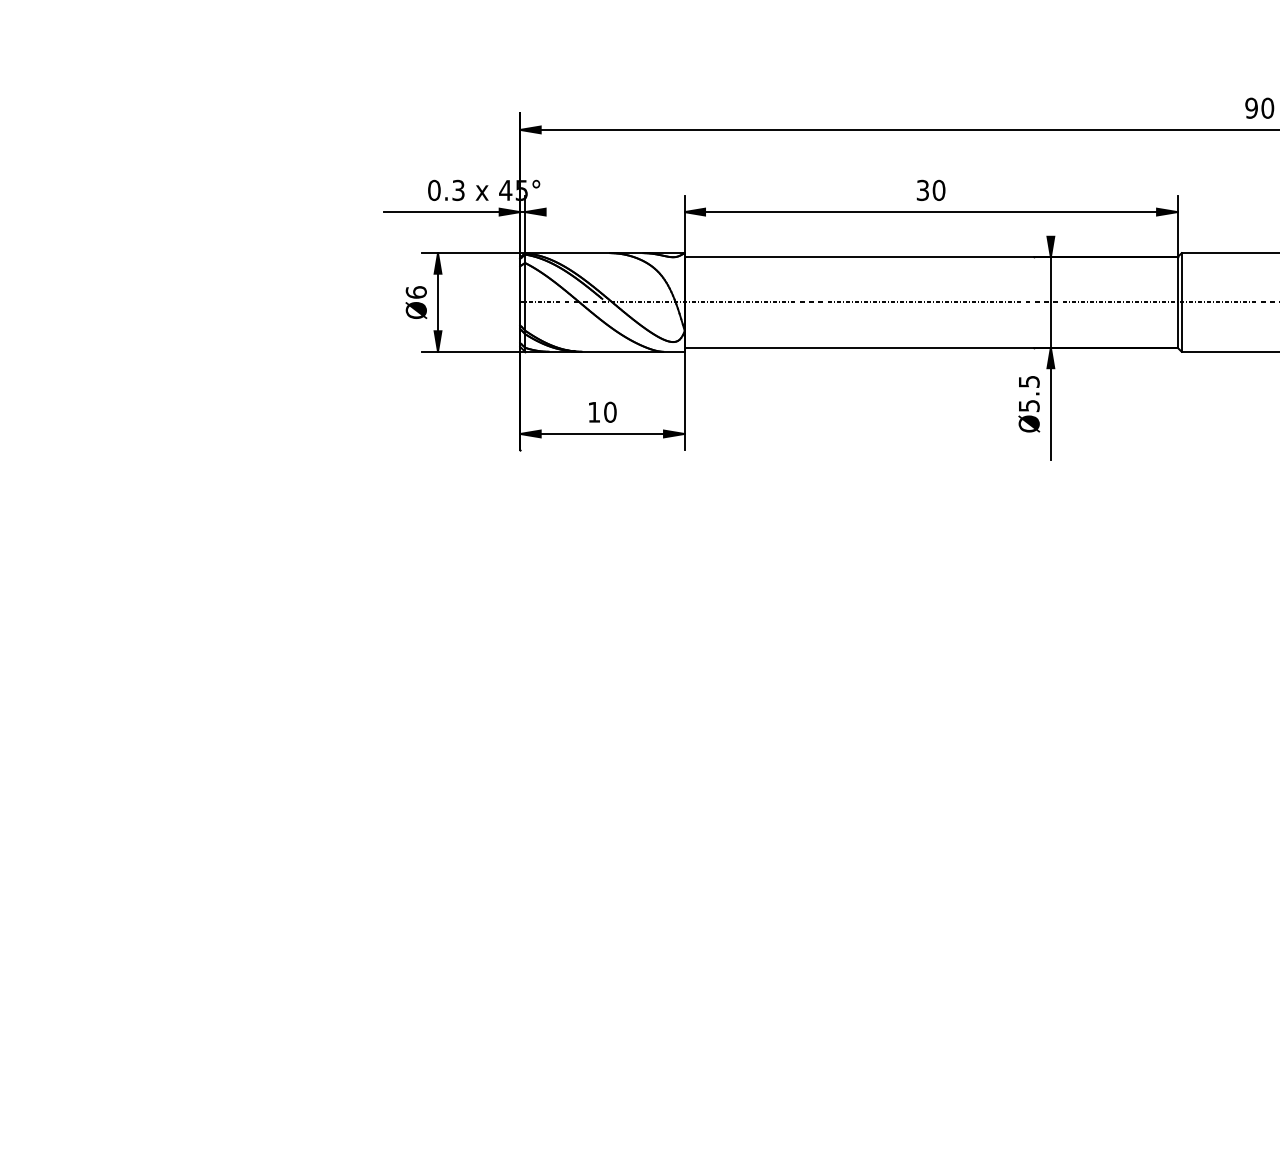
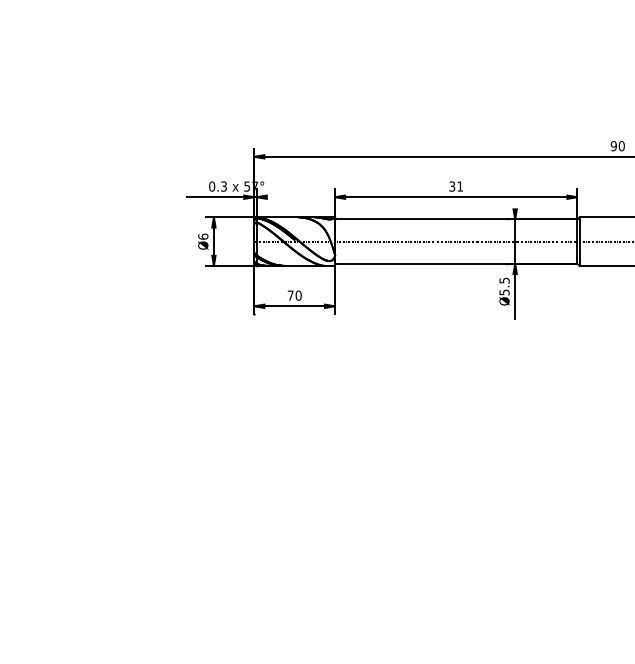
text: (512, 190) -> (250, 186), 45° -> 57°
text: (939, 190) -> (460, 186), 30 -> 31
text: (593, 412) -> (290, 295), 10 -> 70

